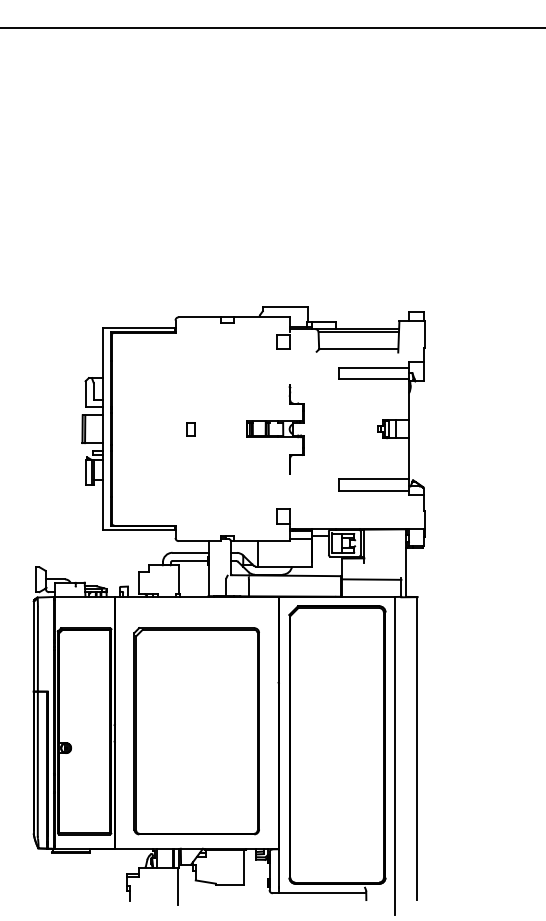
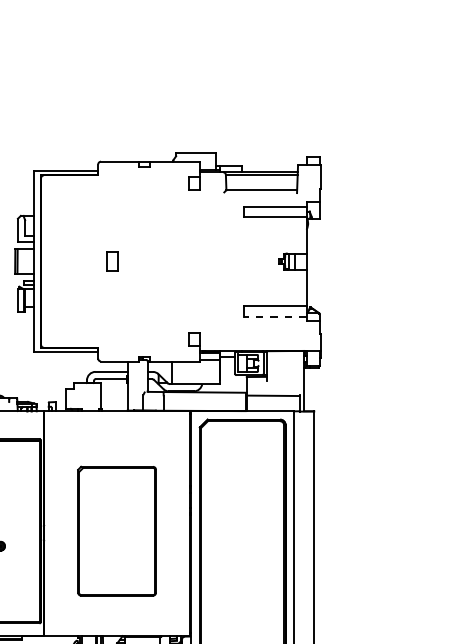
part: (190, 429) -> (111, 261), size x1.6
part: (275, 429) -> (187, 261), removed
line: (373, 490) -> (274, 316), solid -> dashed
part: (196, 731) -> (116, 531), size x0.7

